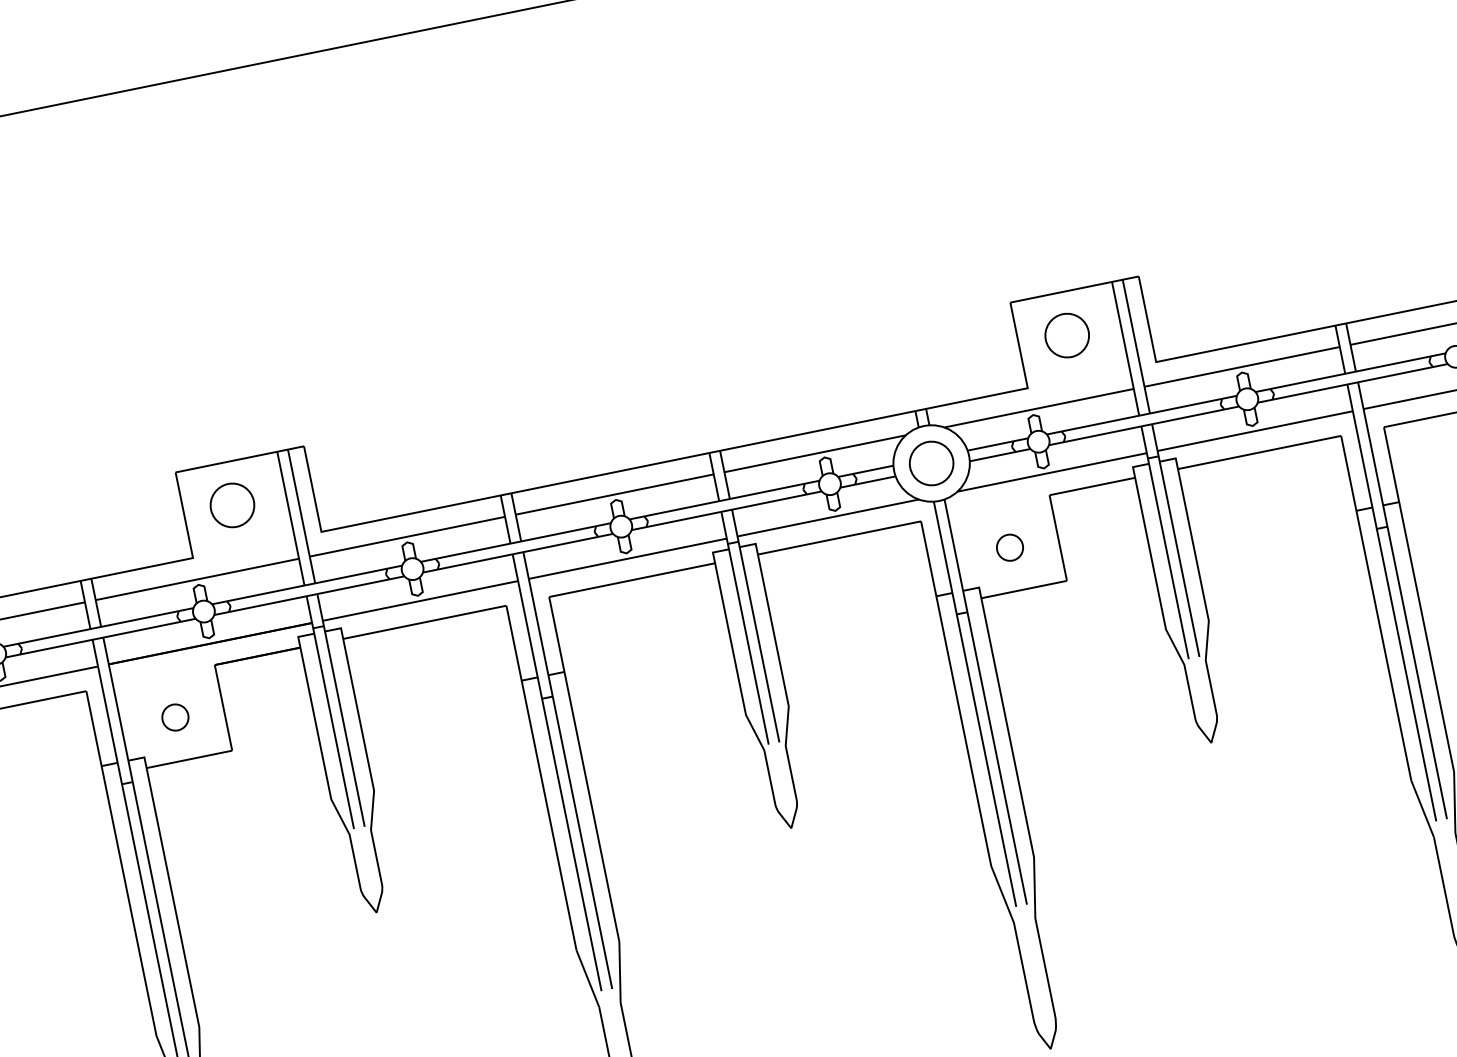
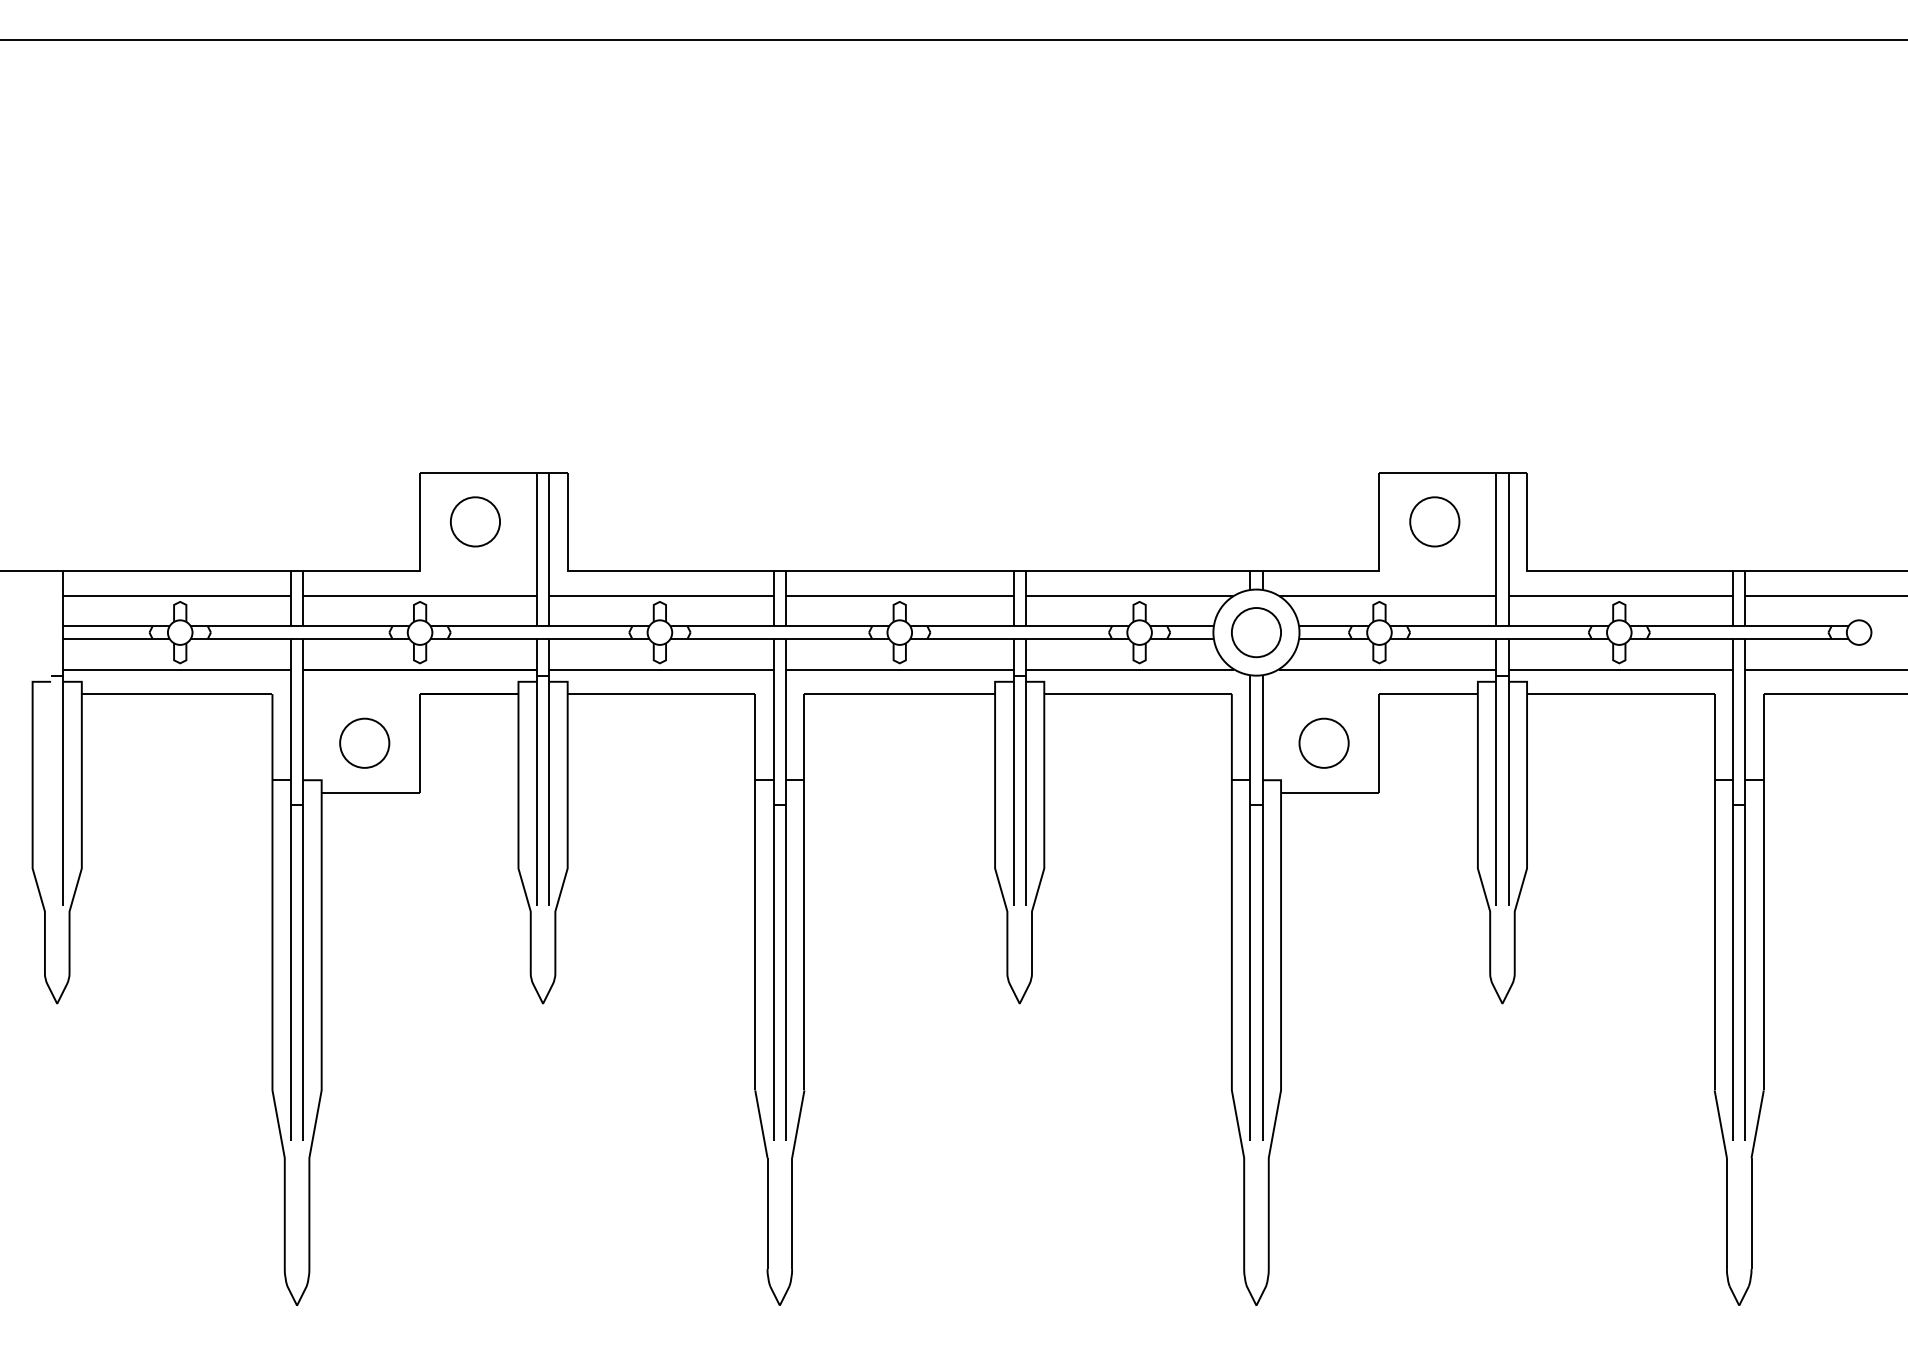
part: (1009, 547) -> (1323, 742), size x1.67
part: (175, 717) -> (364, 742), size x1.67

